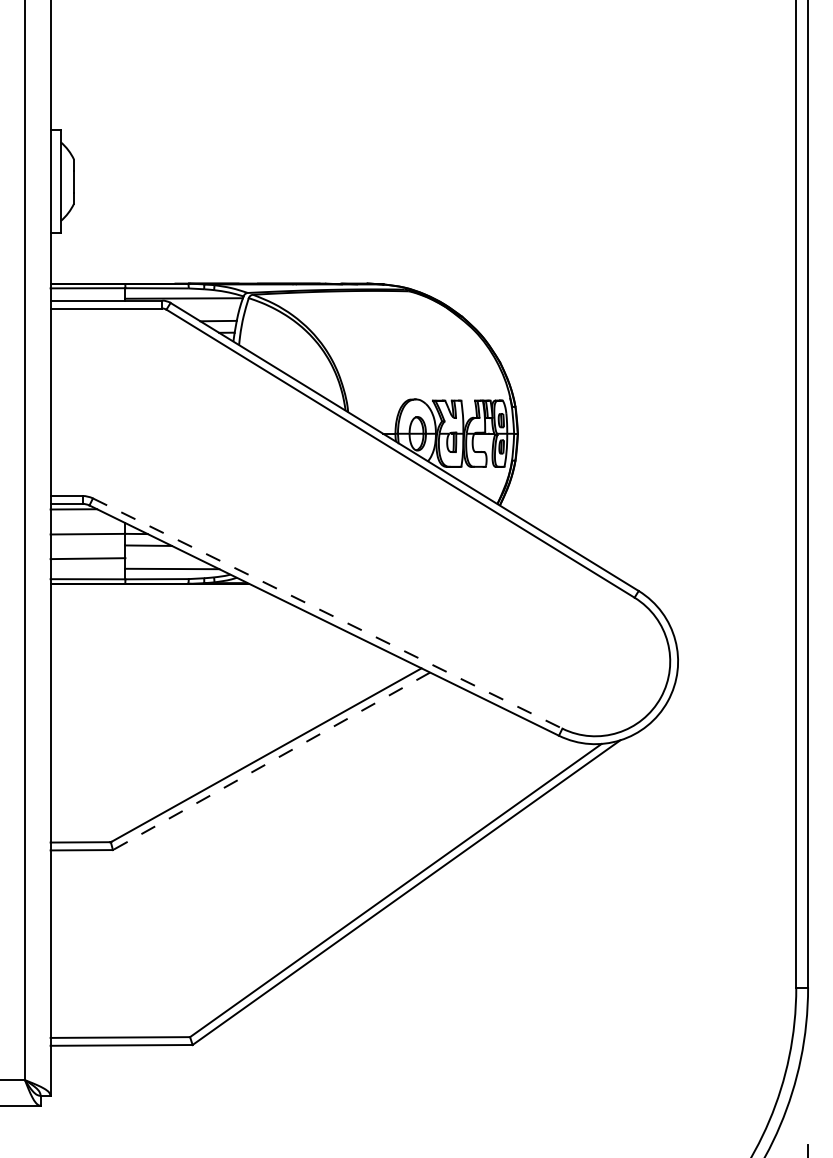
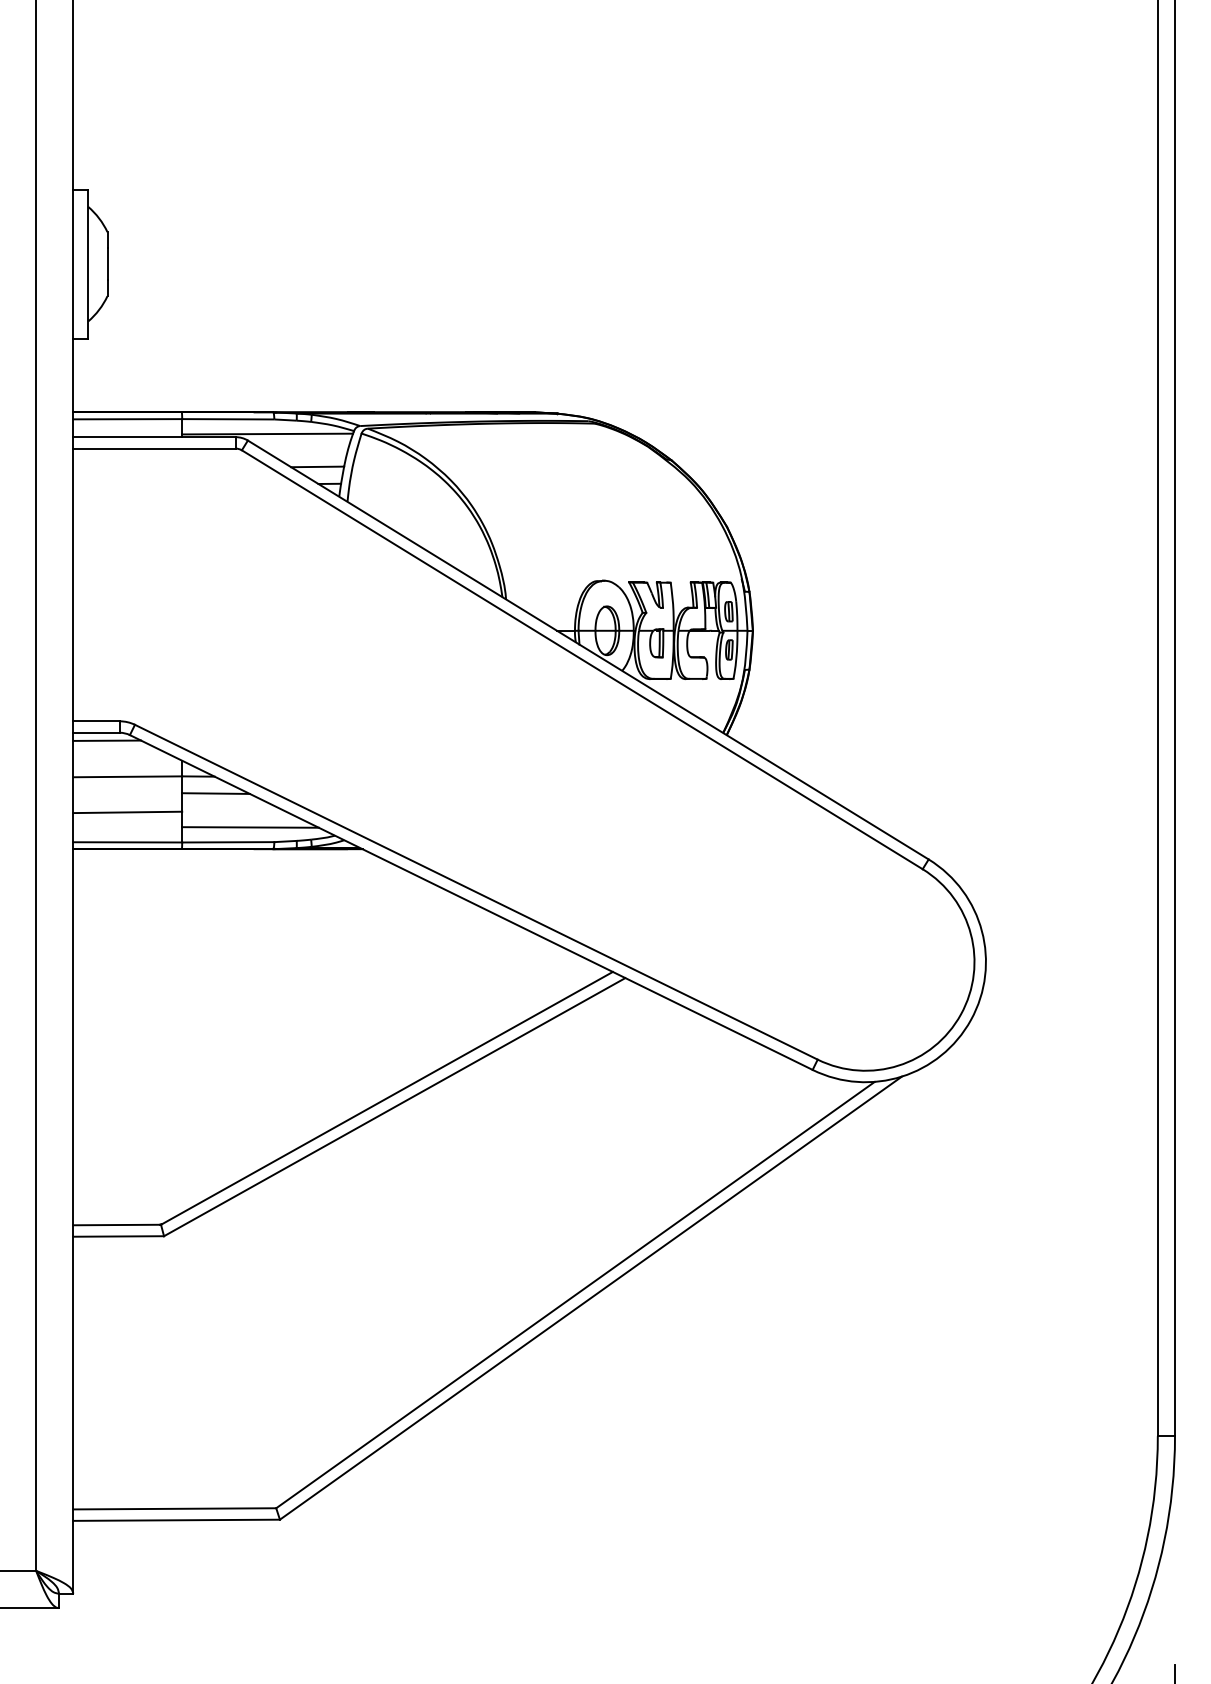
line: (328, 613) -> (477, 892), dashed -> solid
line: (271, 761) -> (394, 1107), dashed -> solid

